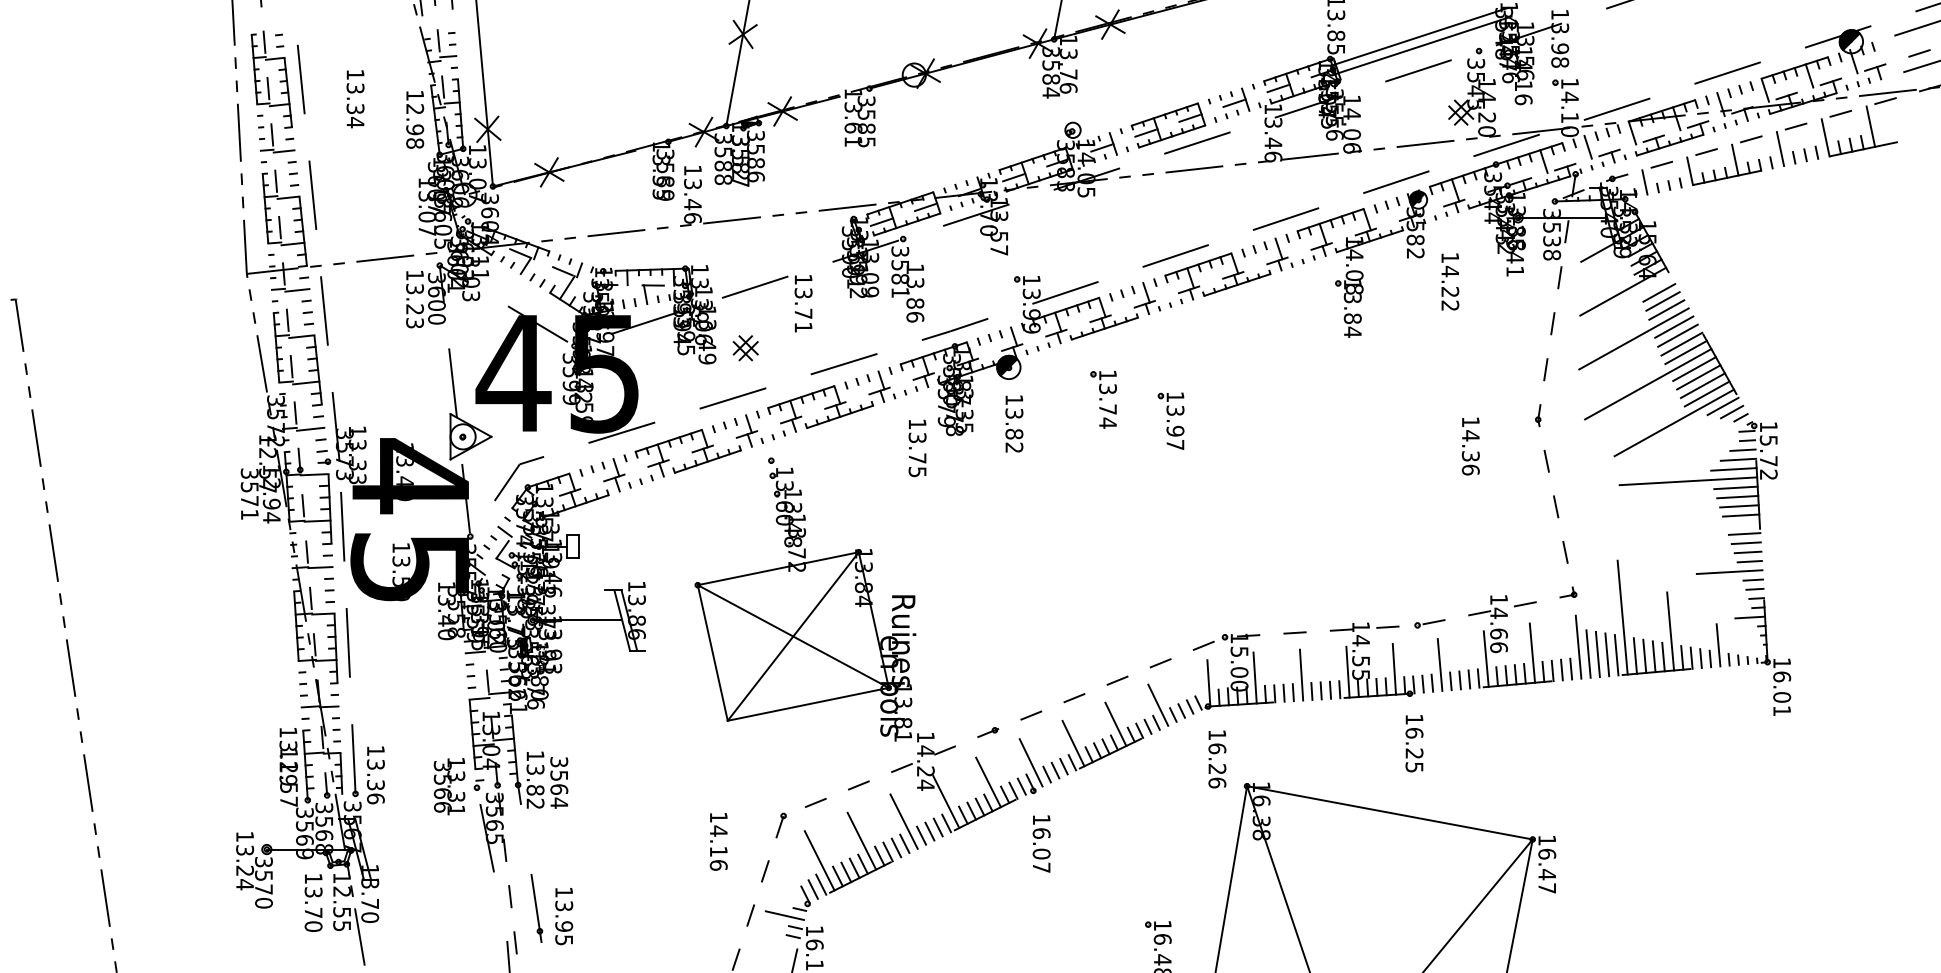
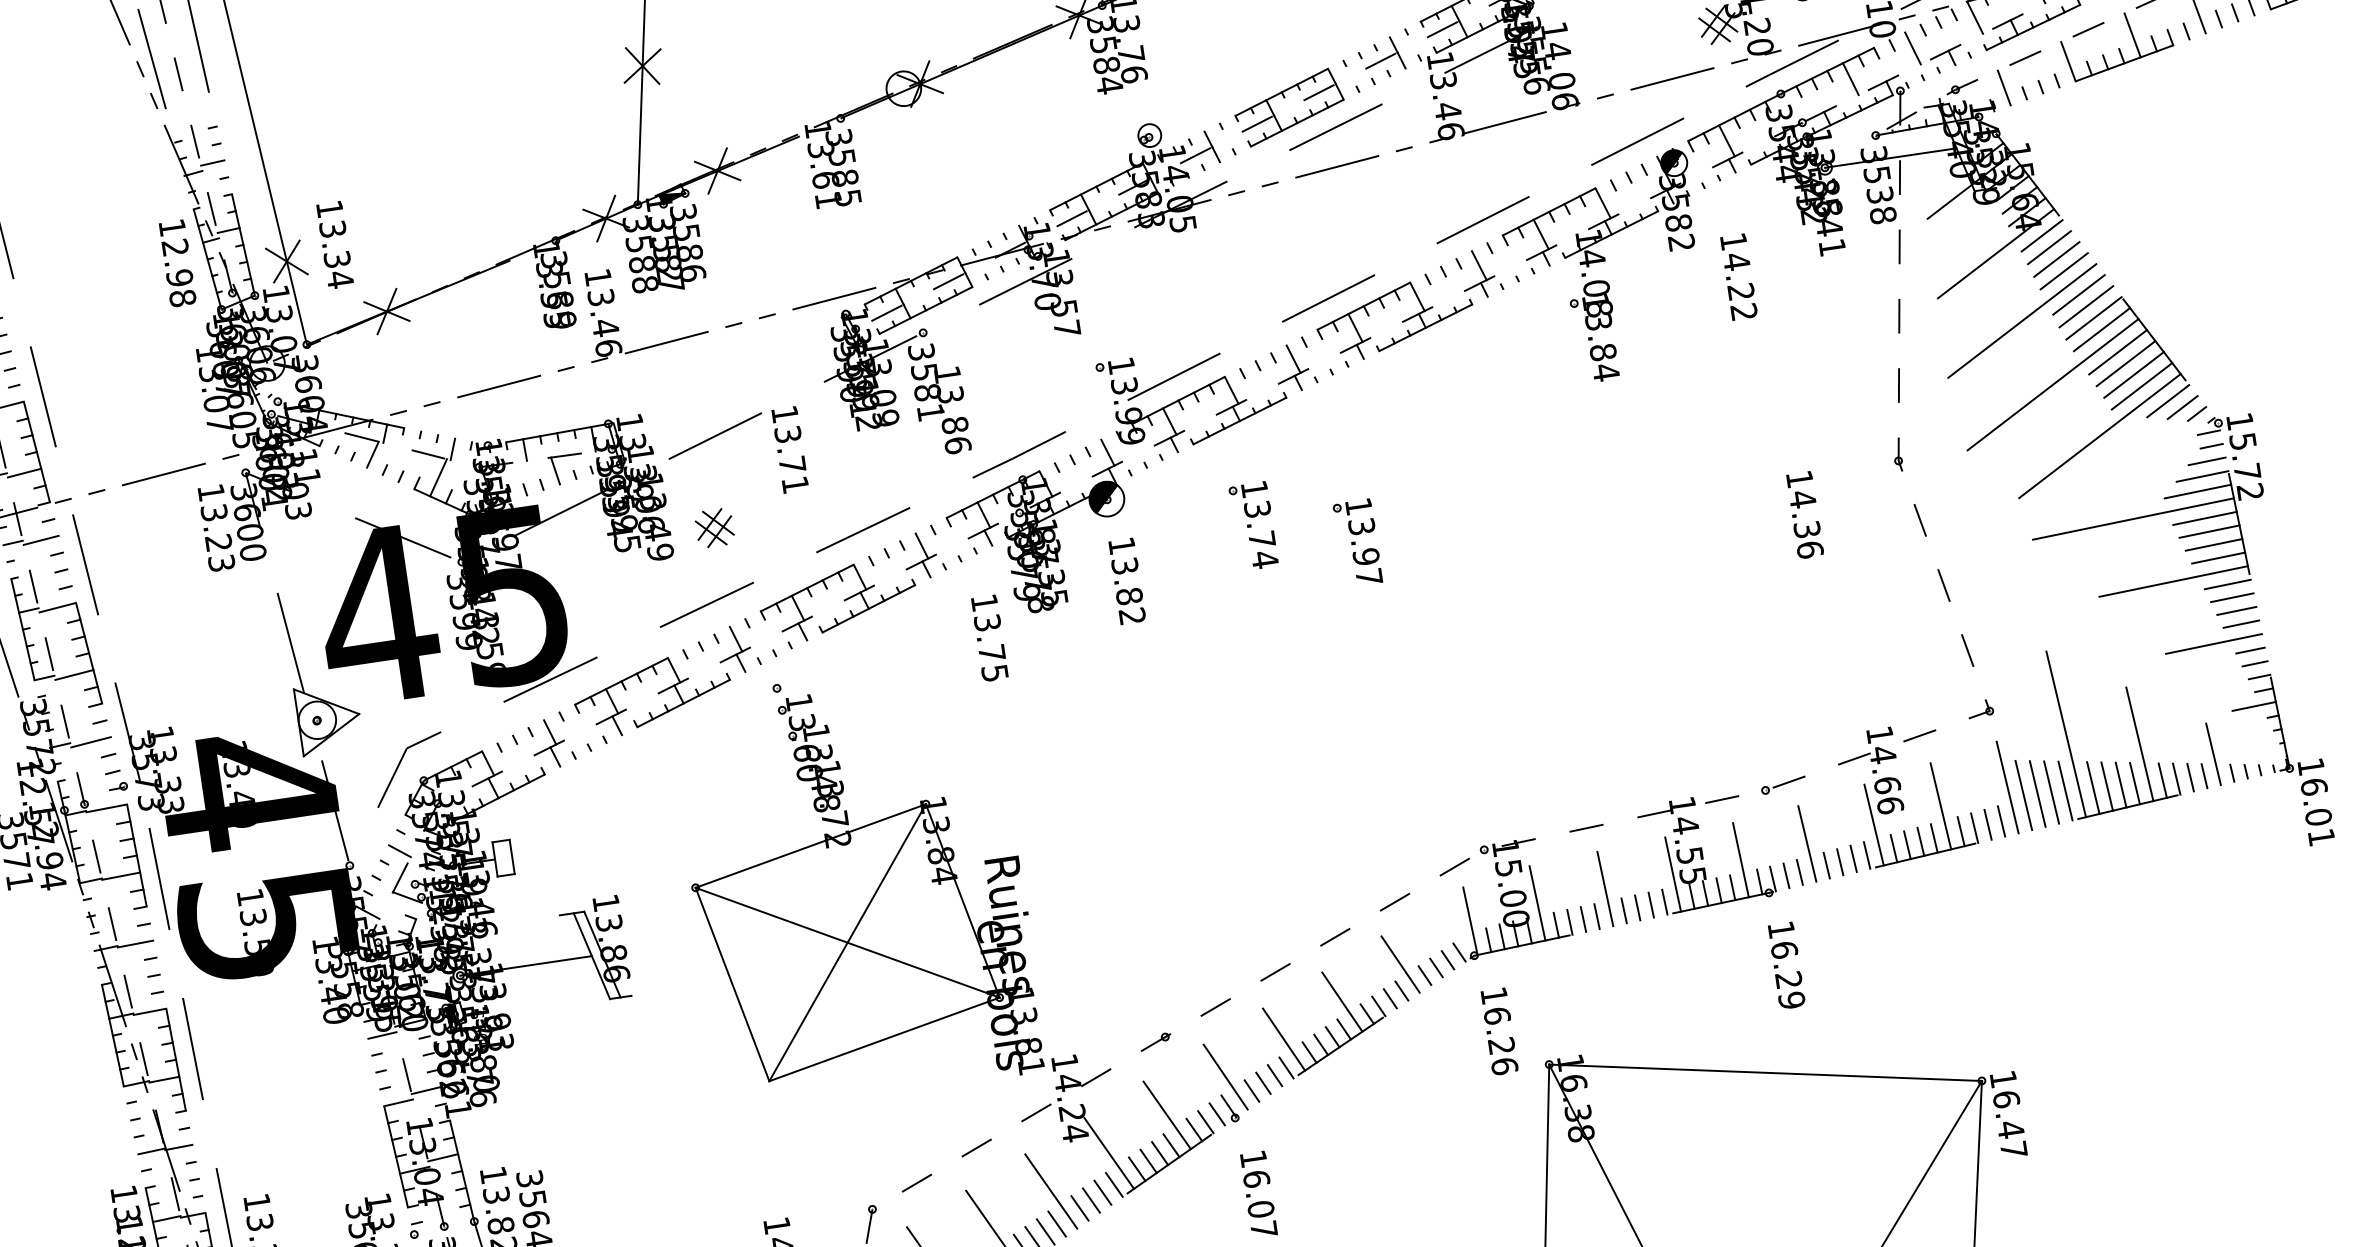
text: (355, 99) -> (335, 245), moved
line: (1655, 283) -> (2041, 234), added
line: (1708, 526) -> (2172, 581), added
text: (1414, 767) -> (1791, 1000), 16.25 -> 16.29

